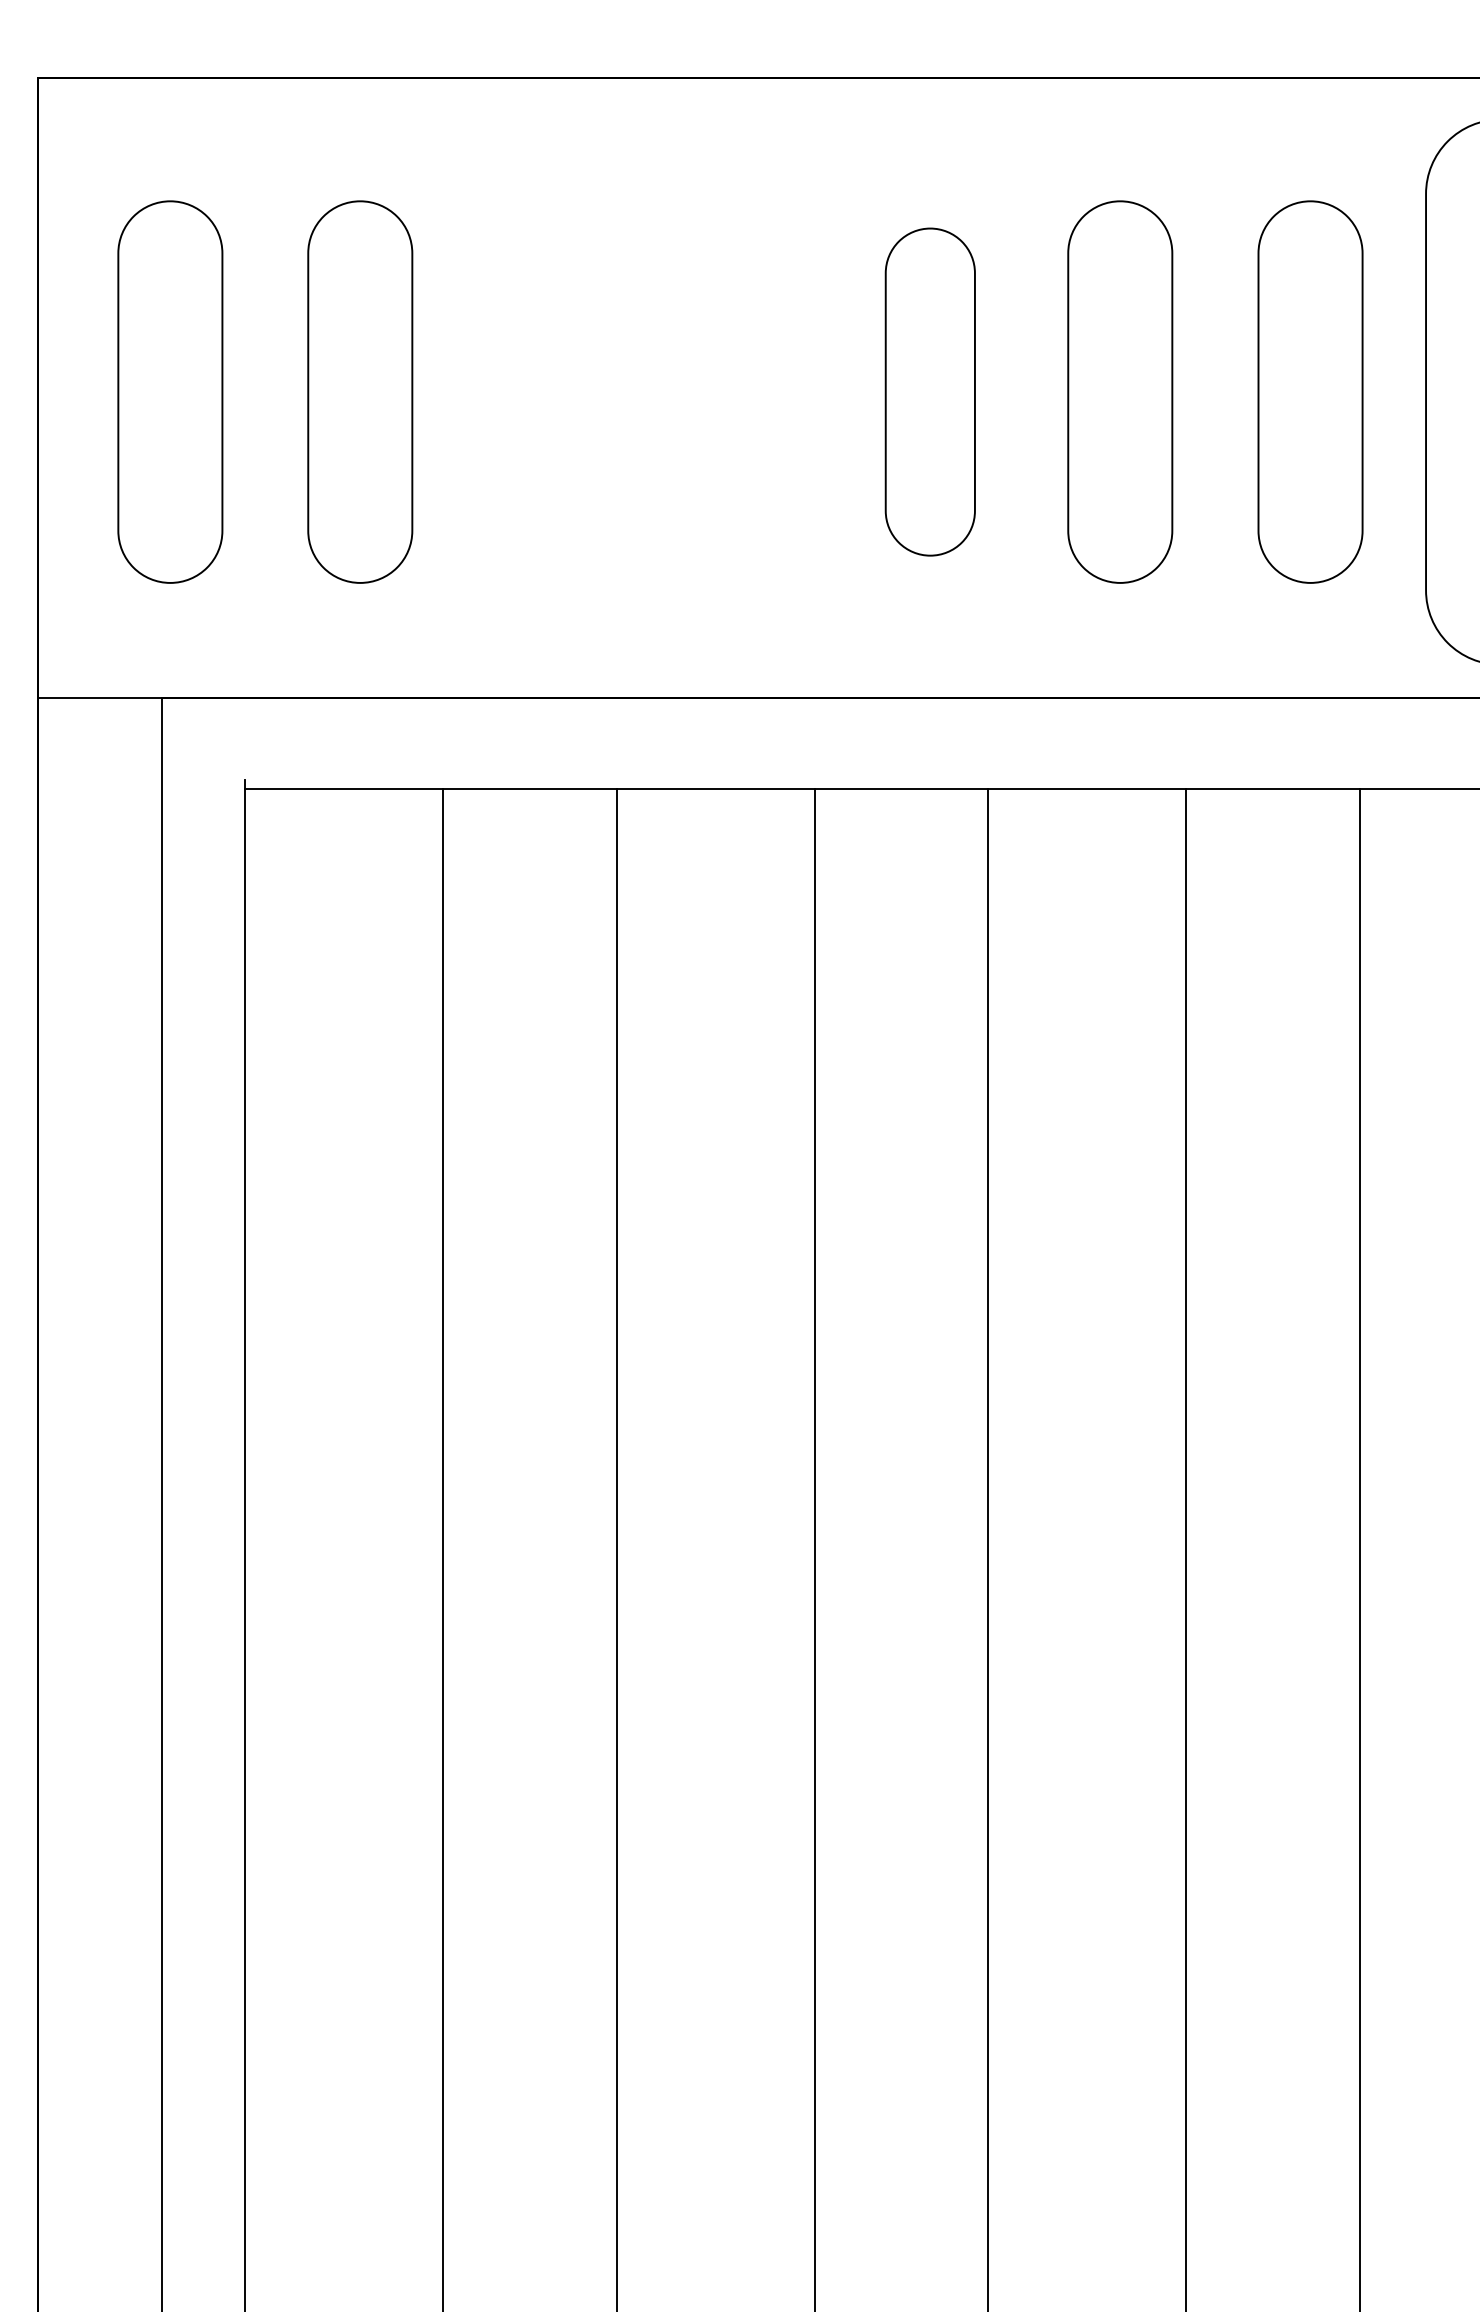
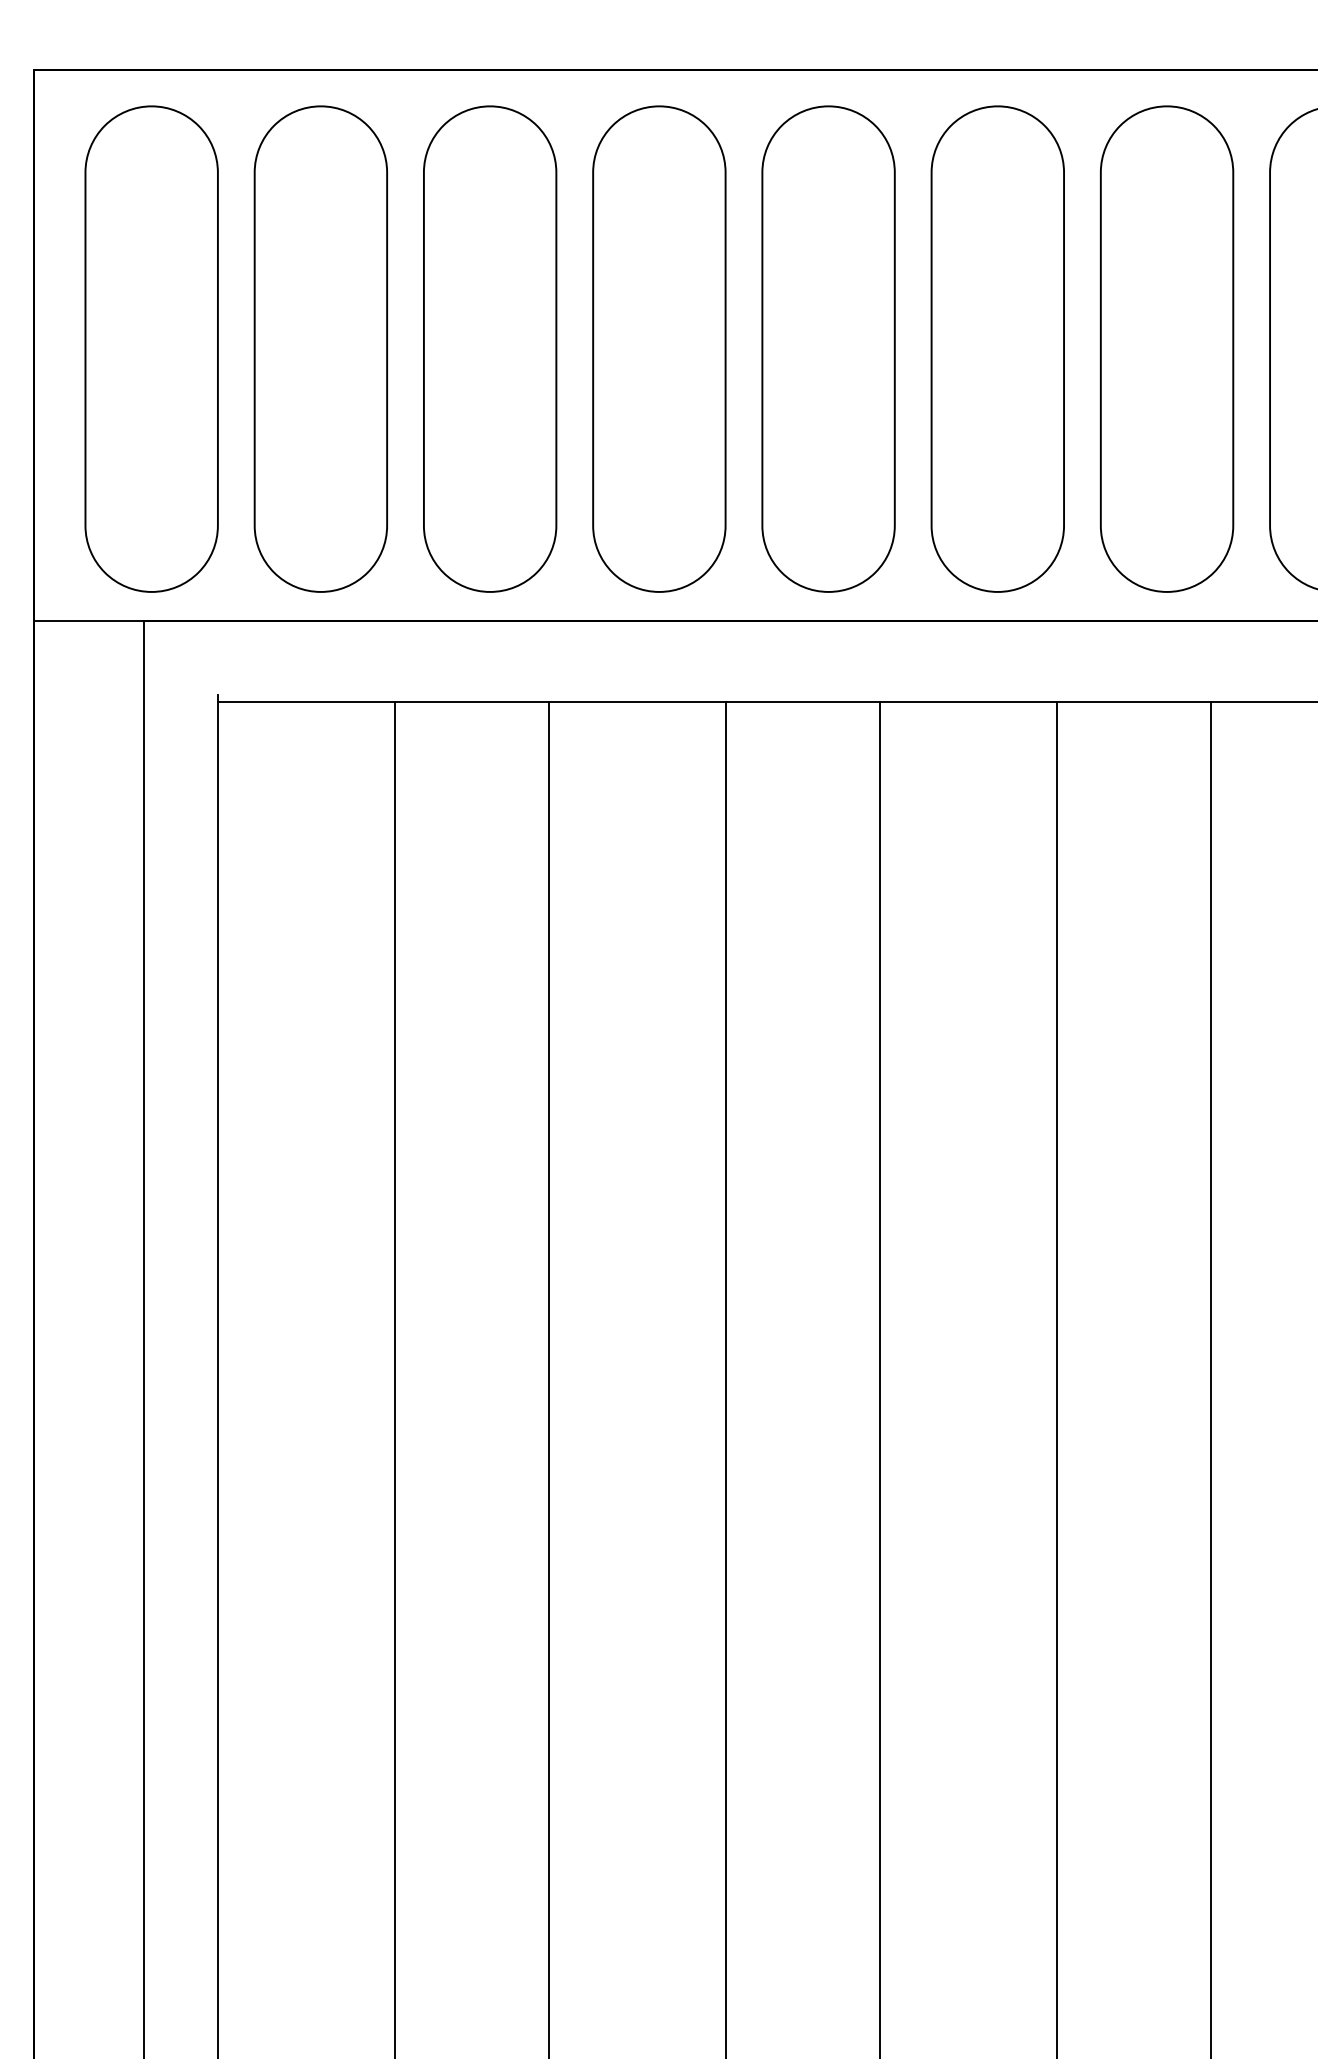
part: (170, 391) -> (151, 348), size x1.43
part: (359, 391) -> (320, 348), size x1.43
part: (550, 391) -> (490, 348), added
part: (740, 391) -> (659, 348), added
part: (930, 391) -> (828, 348), size x1.67
part: (1120, 391) -> (997, 348), size x1.43
part: (1310, 391) -> (1167, 348), size x1.43

